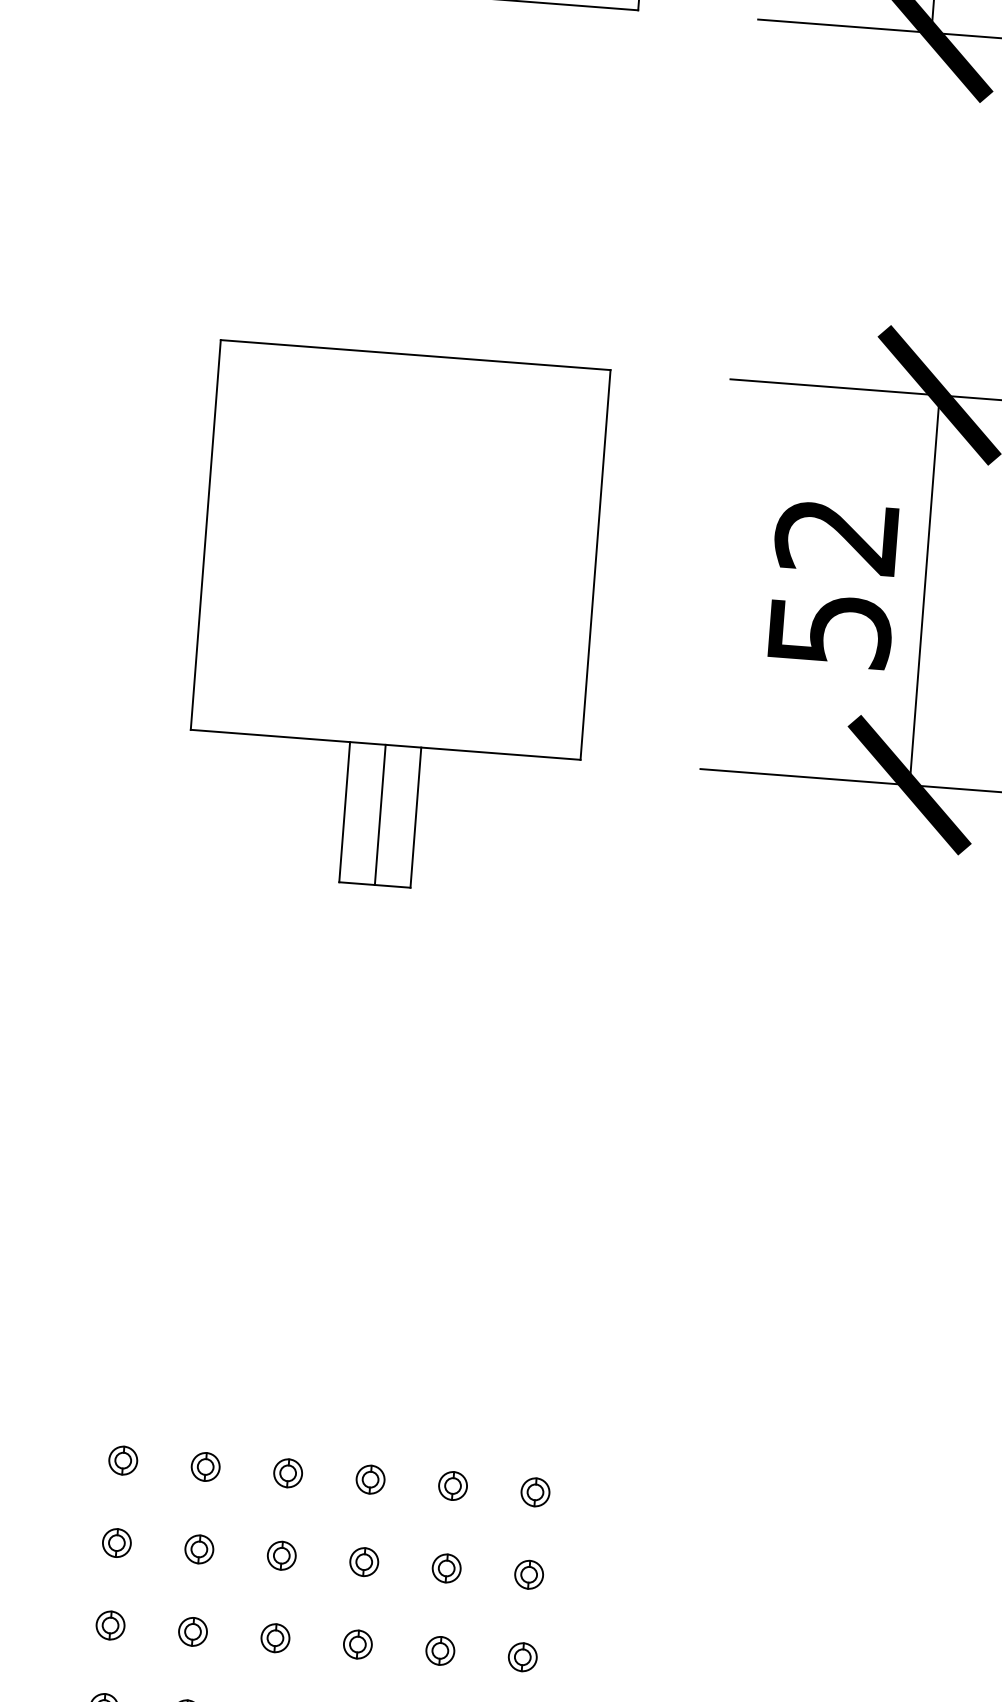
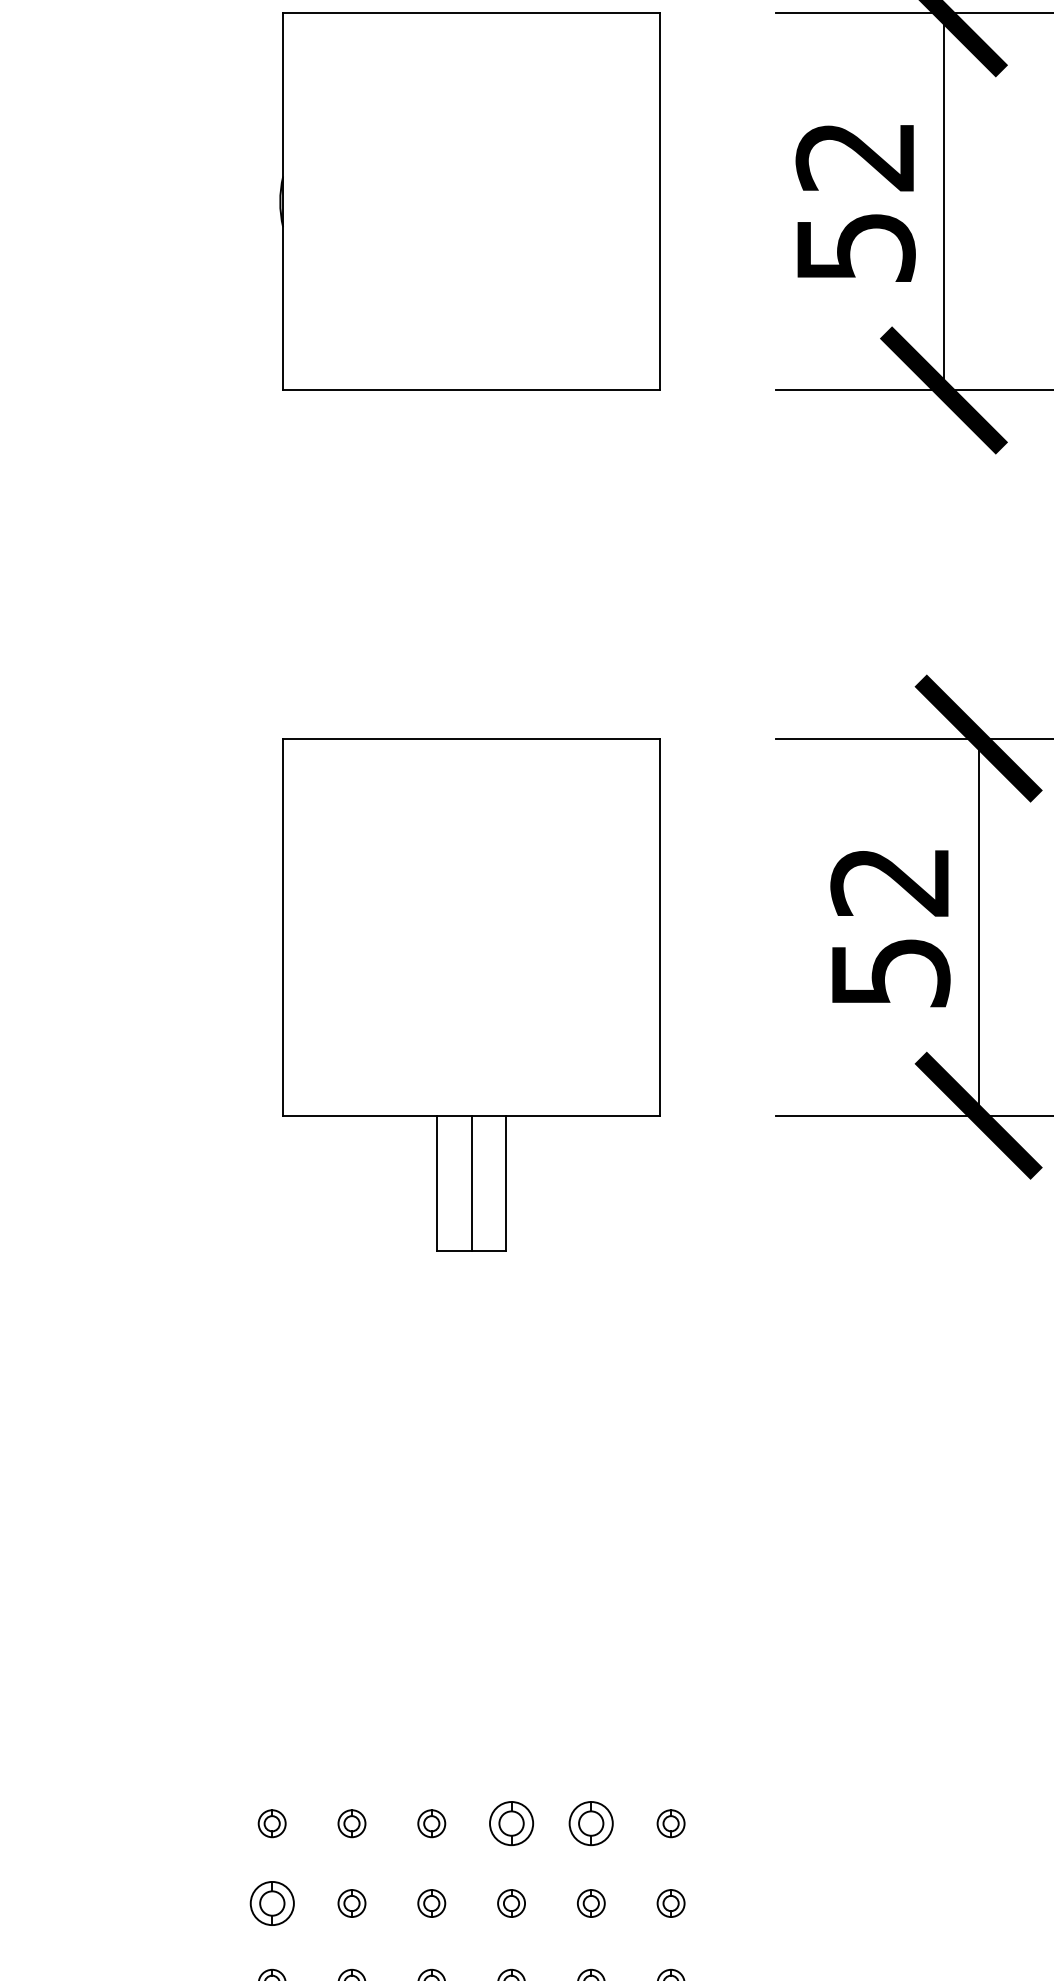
part: (370, 1479) -> (511, 1823), size x1.6
part: (453, 1485) -> (591, 1823), size x1.6
part: (116, 1543) -> (271, 1903), size x1.6

